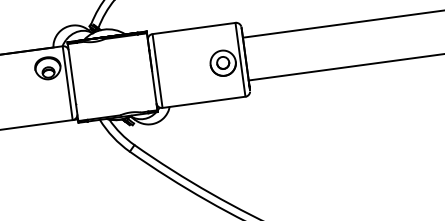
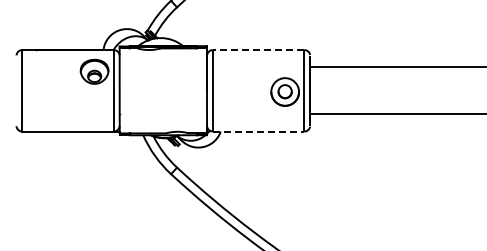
line: (193, 28) -> (258, 50), solid -> dashed
line: (203, 102) -> (258, 131), solid -> dashed

